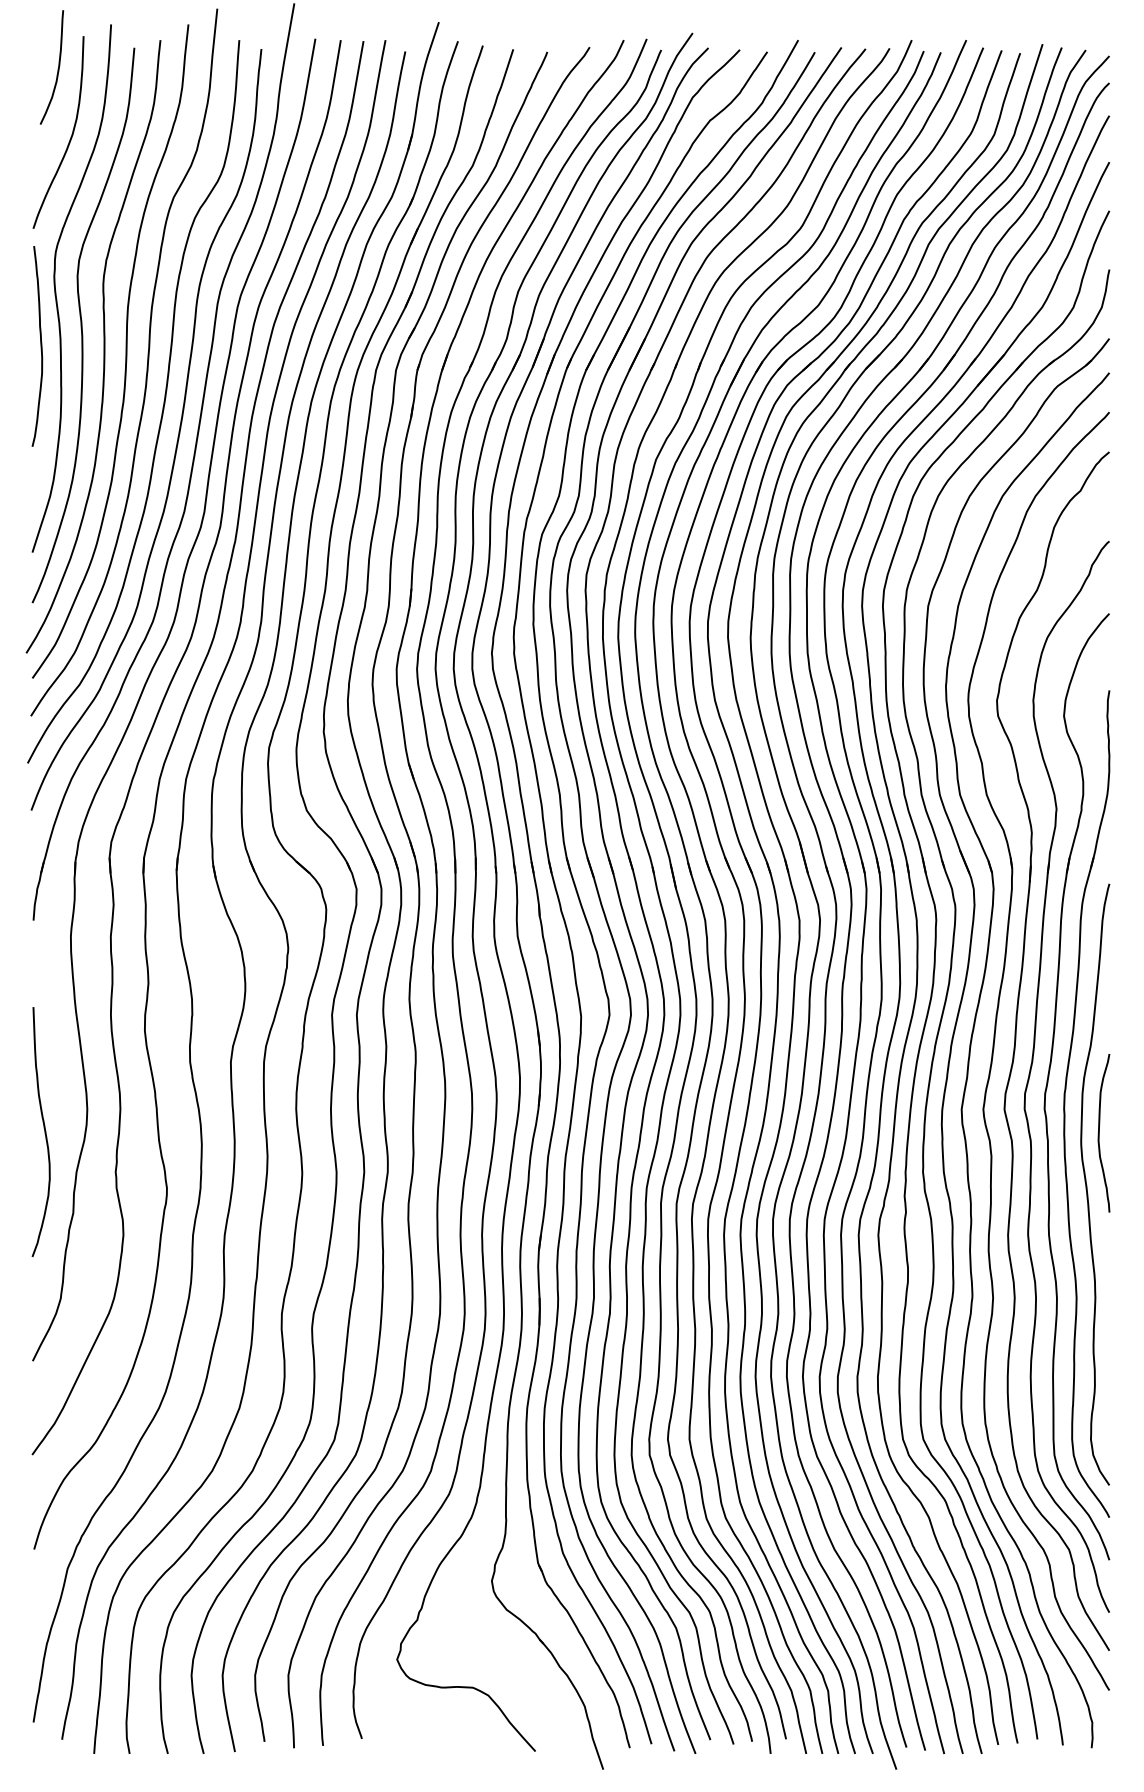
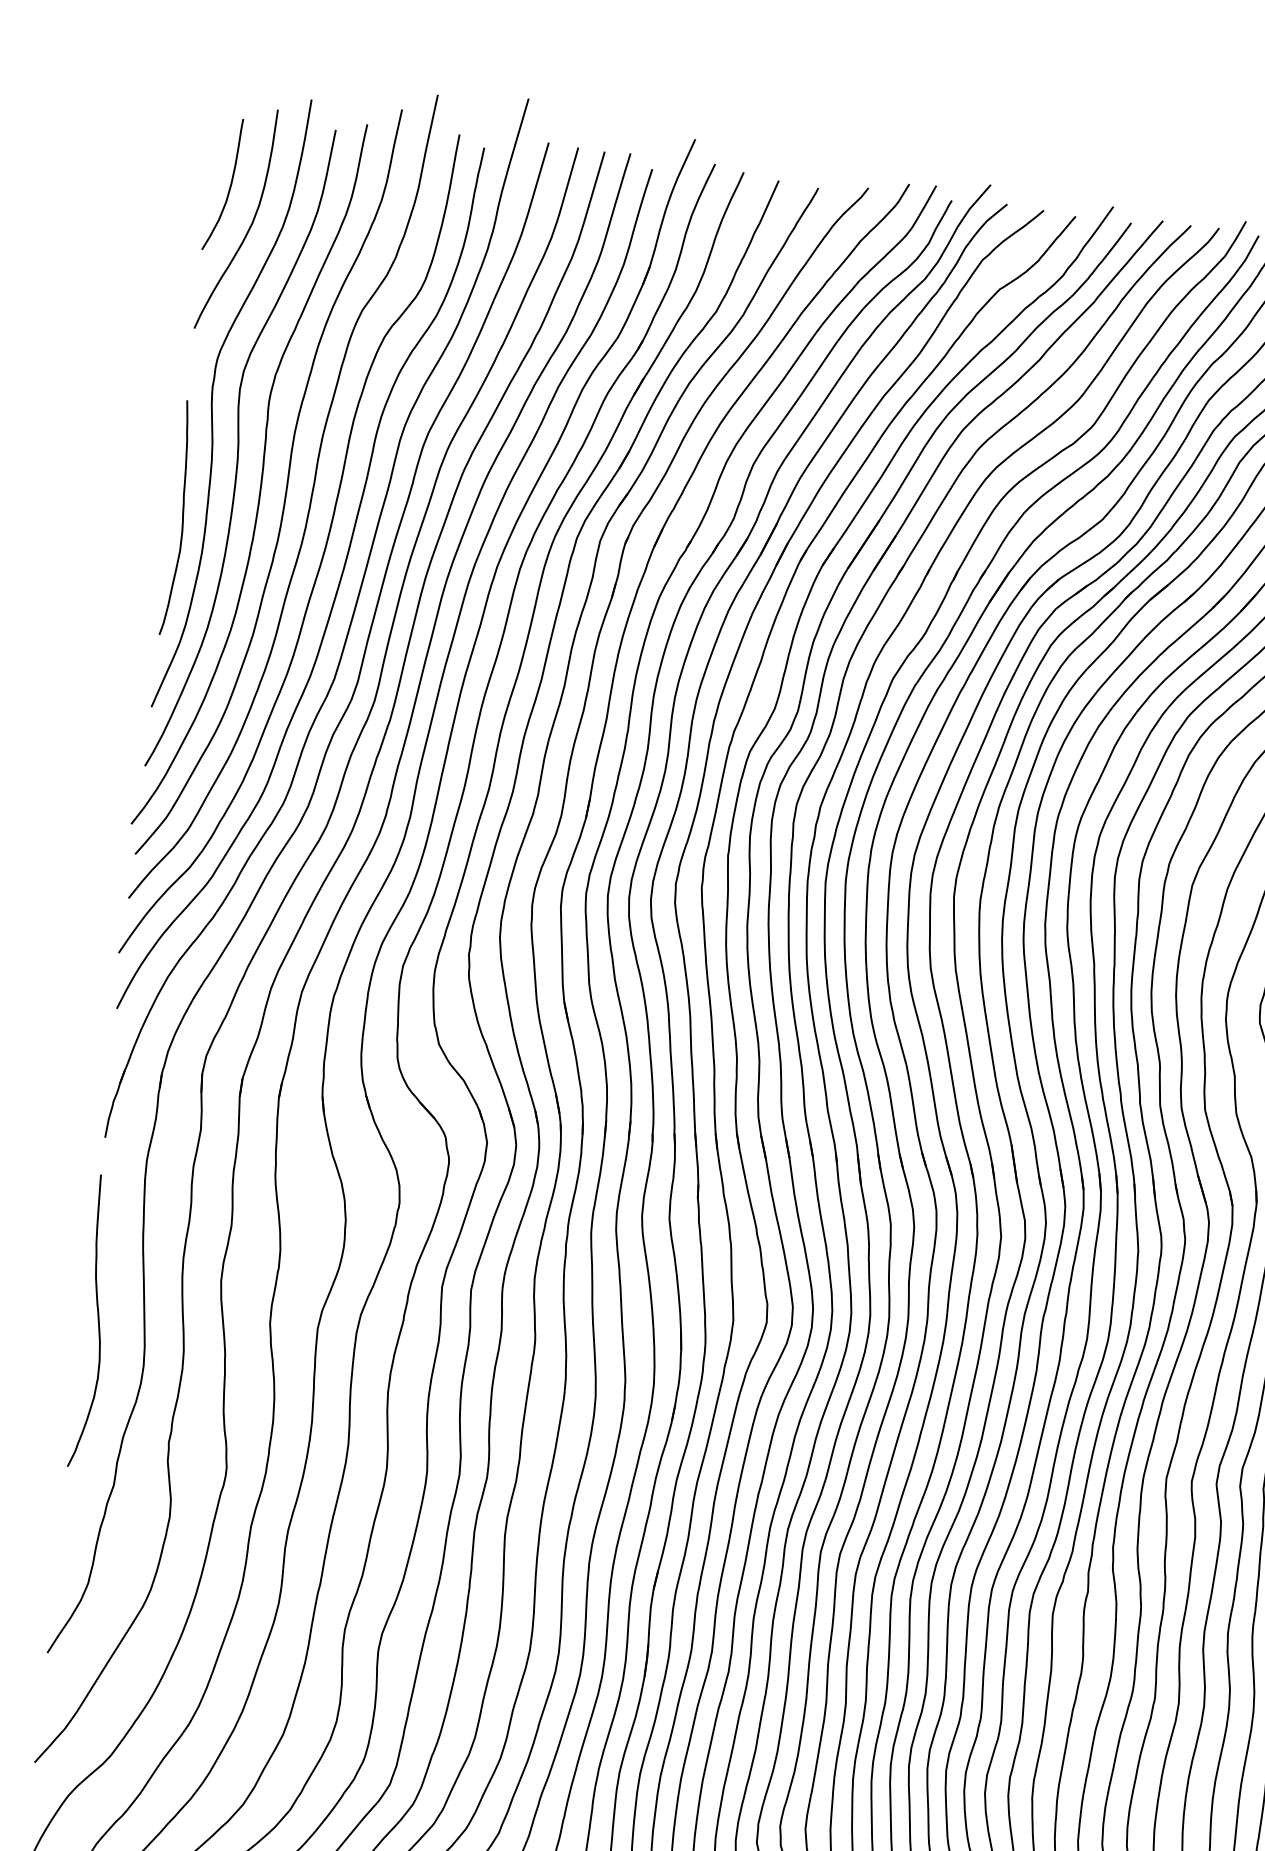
curve: (57, 68) -> (229, 186), moved
curve: (40, 346) -> (181, 518), moved
curve: (44, 1131) -> (97, 1321), moved

